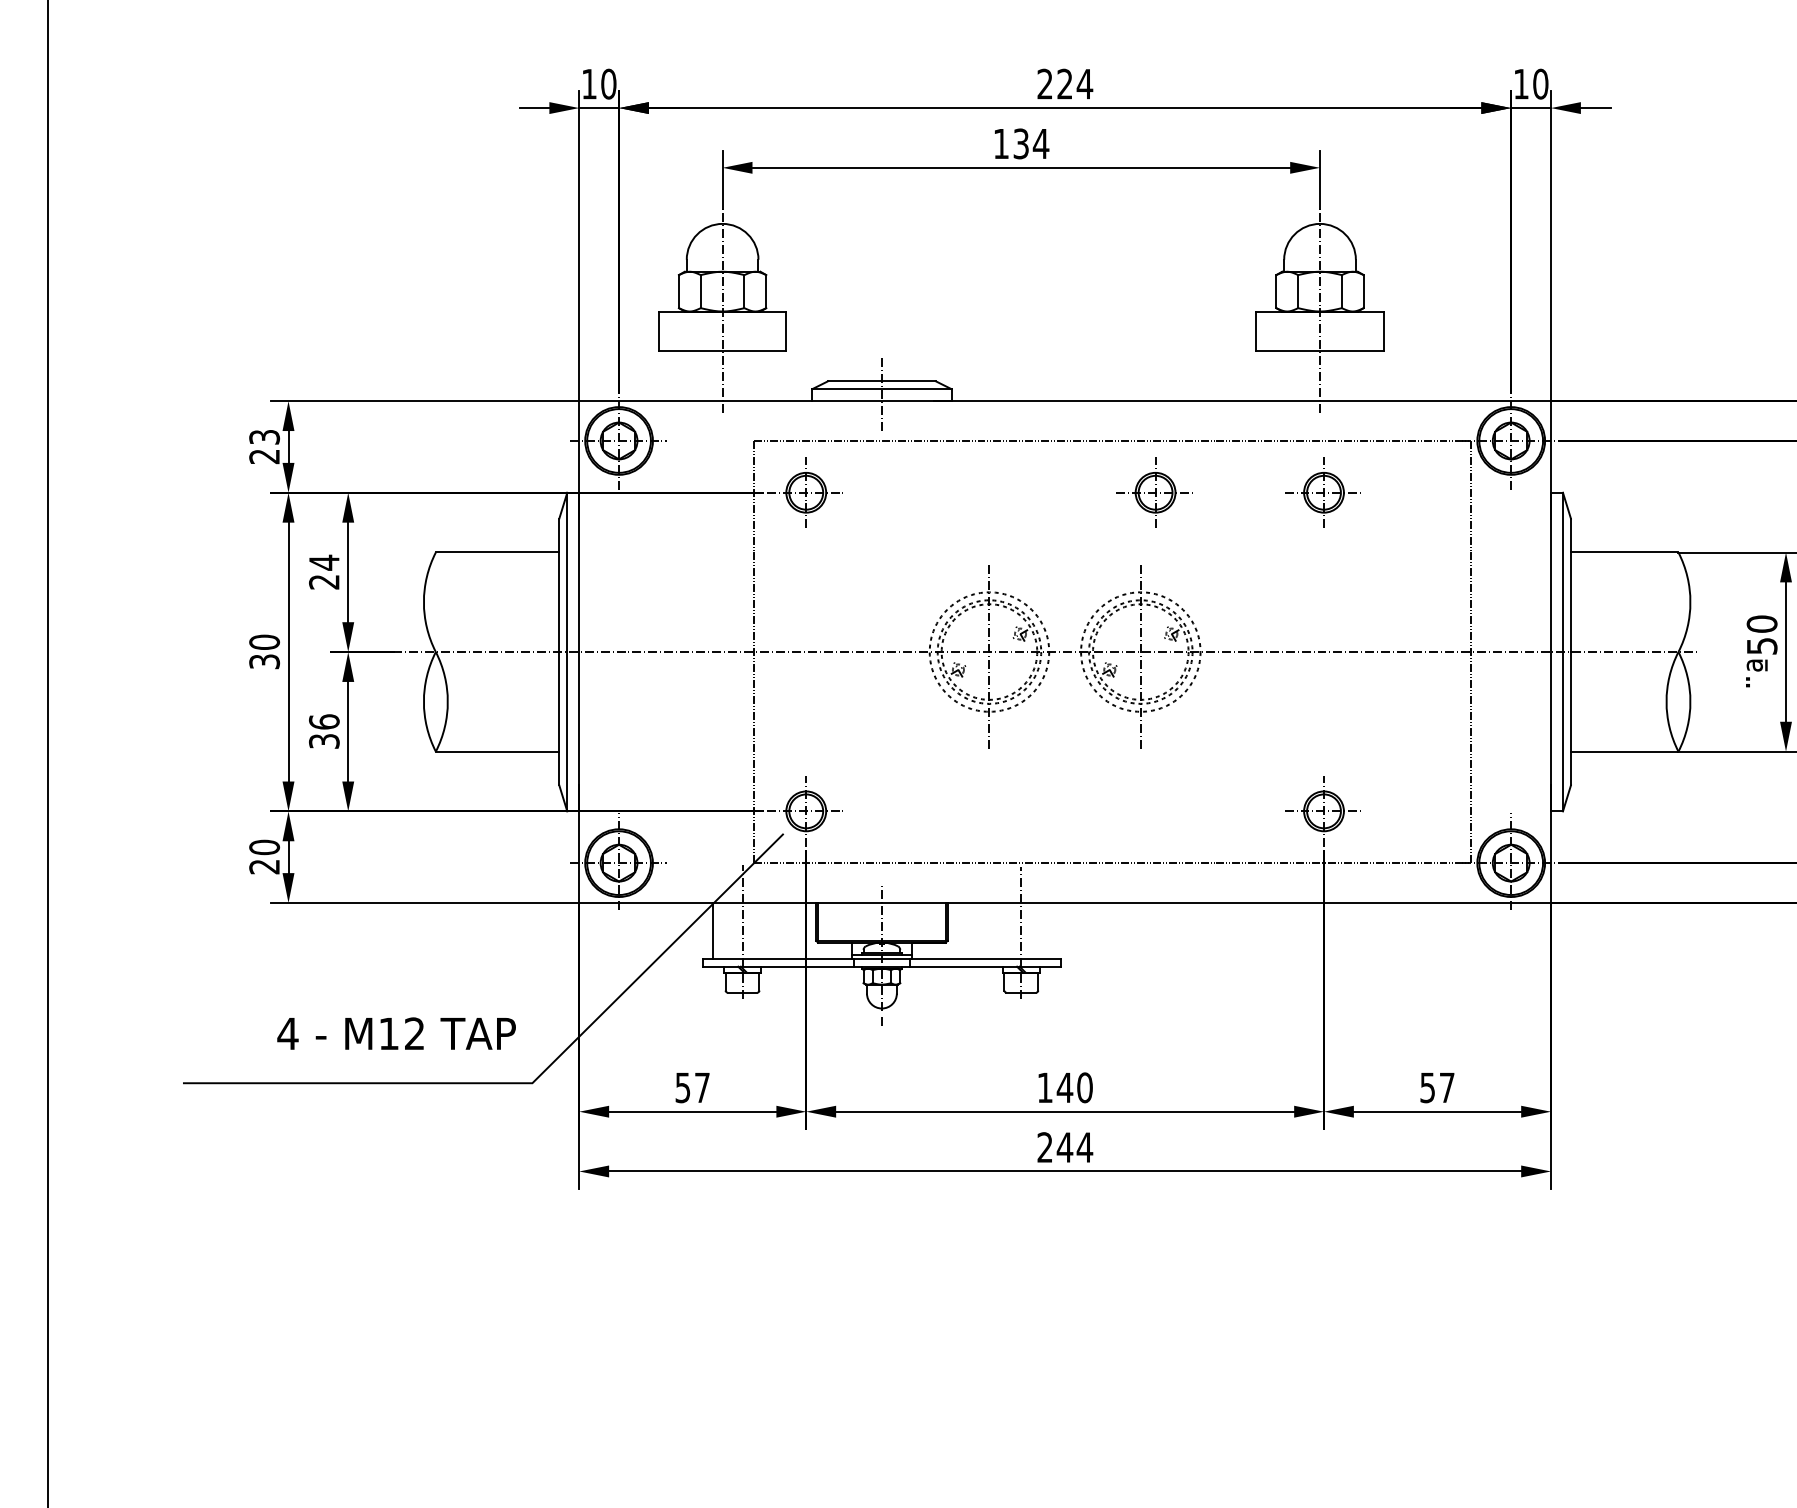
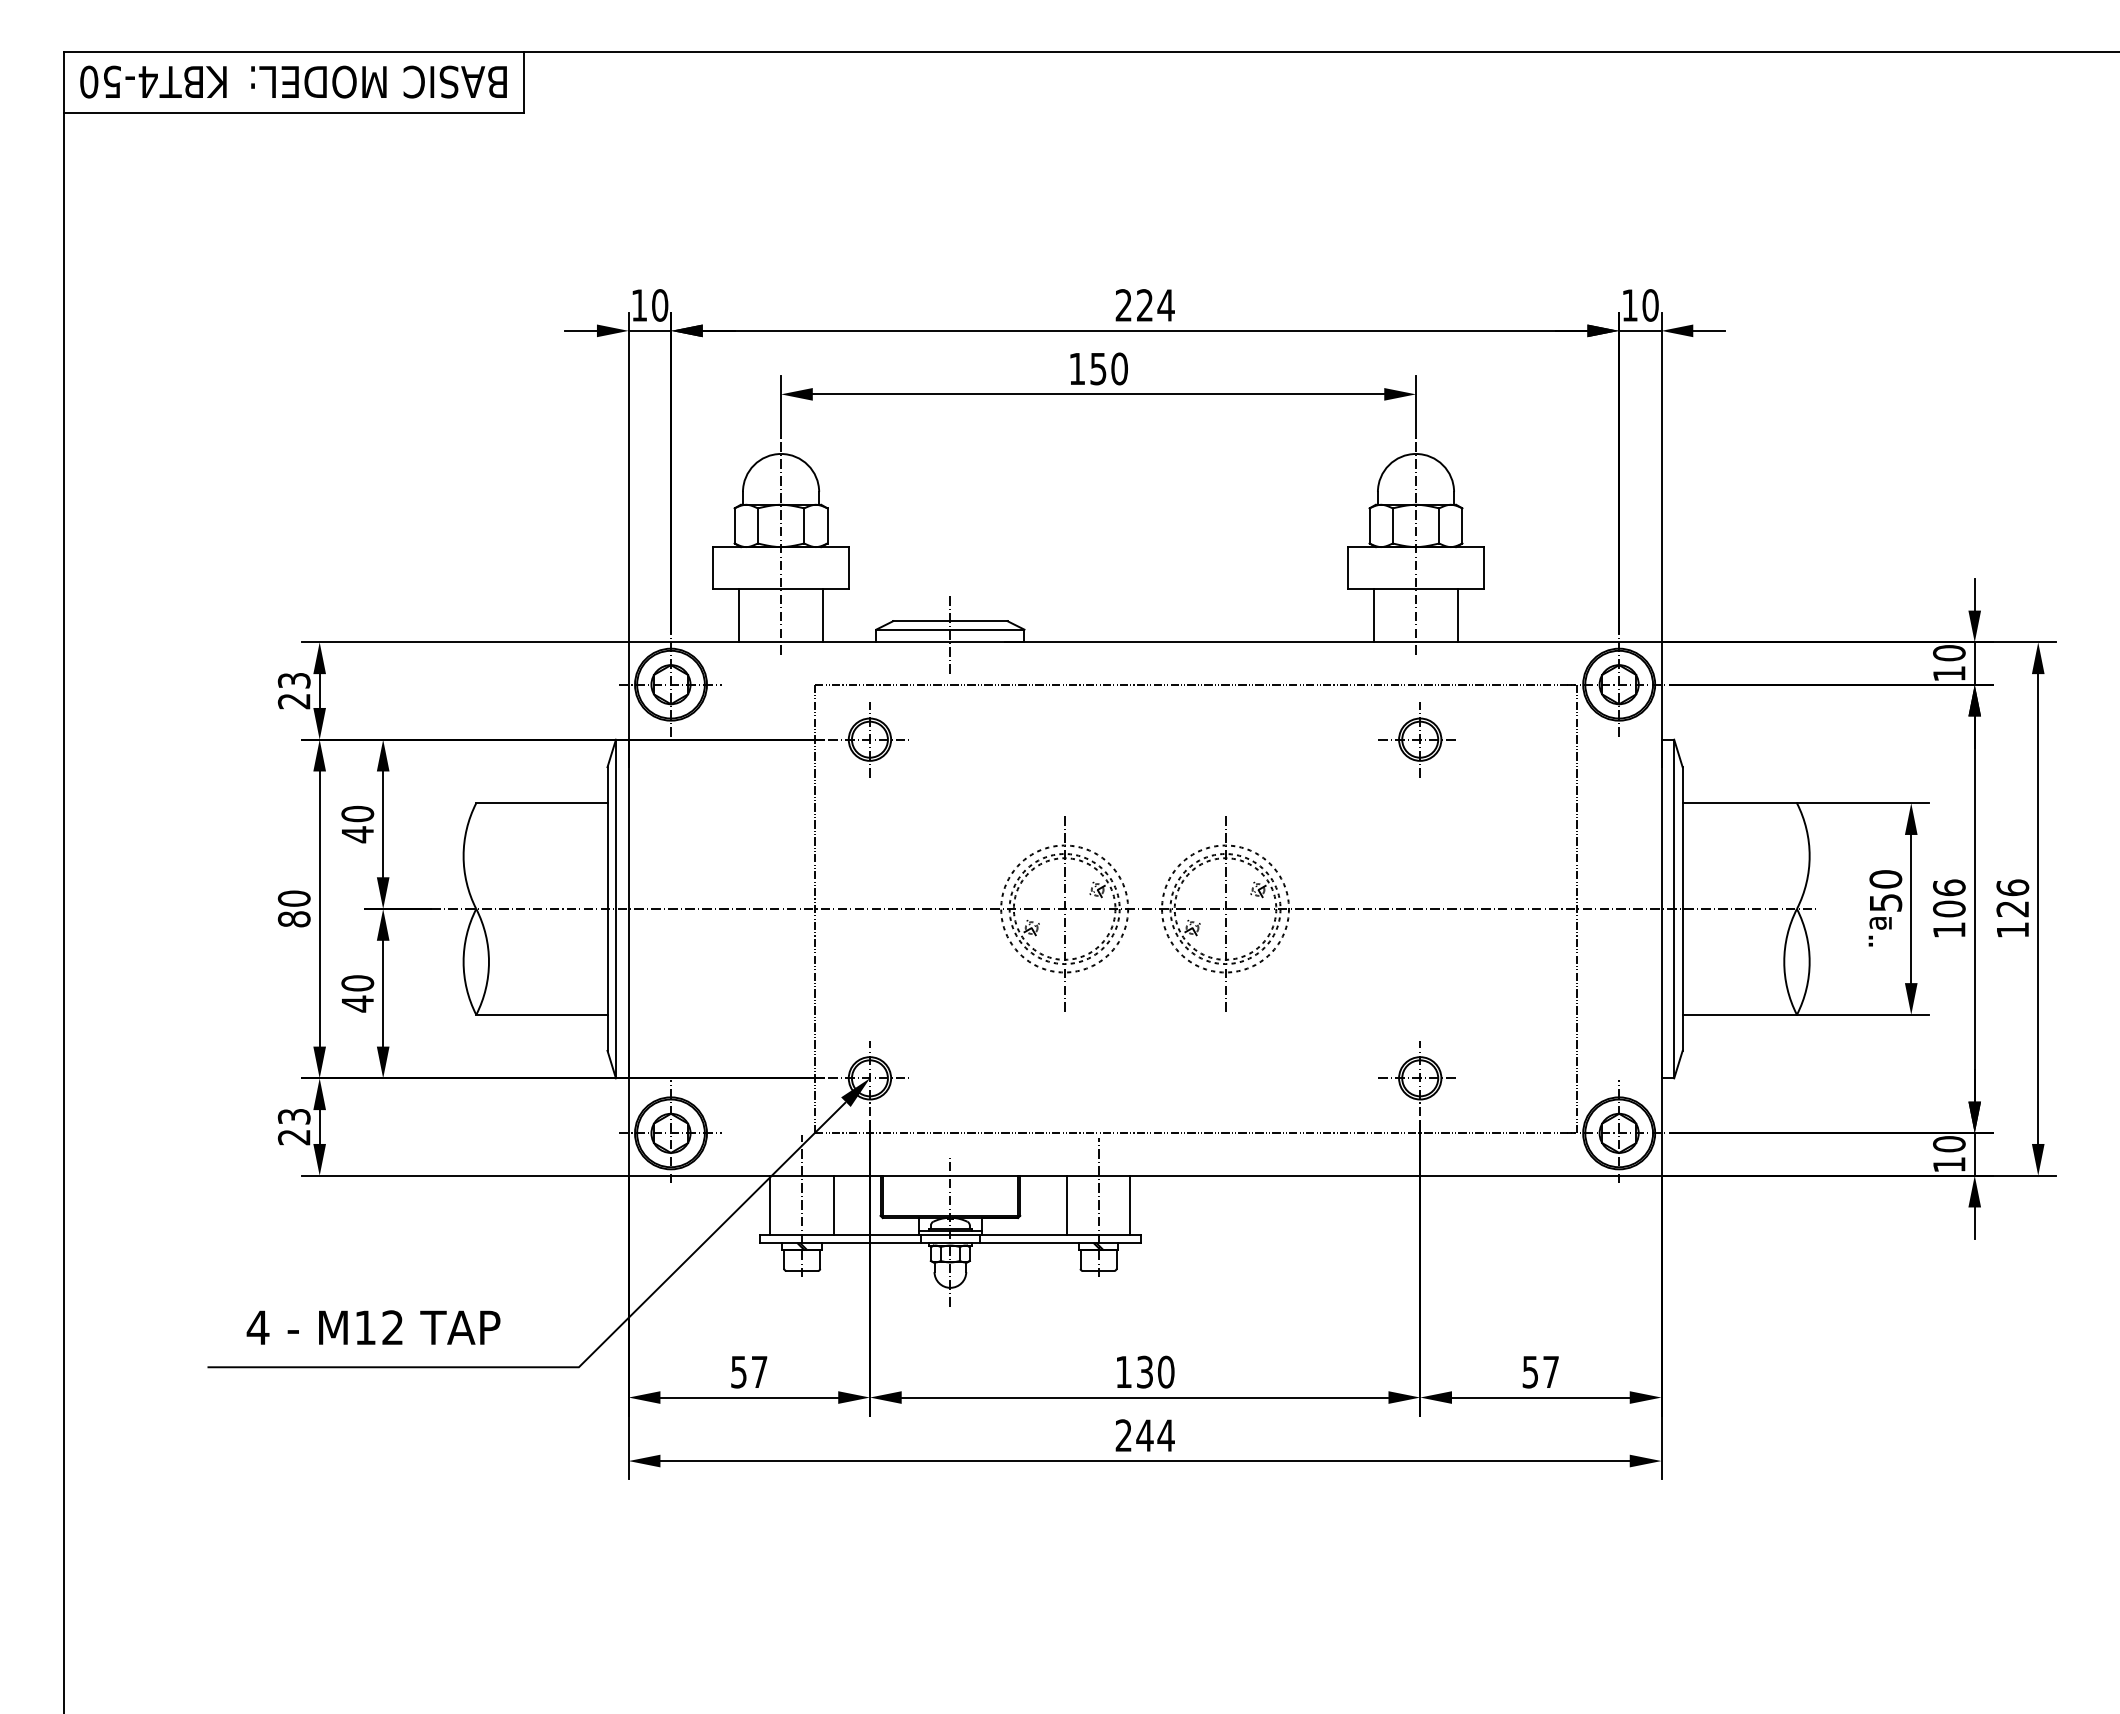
text: (1031, 143) -> (1109, 368), 134 -> 150
line: (682, 375) -> (738, 615), added
line: (762, 375) -> (823, 615), added
line: (1280, 375) -> (1373, 615), added
line: (1360, 375) -> (1458, 615), added
part: (1152, 492) -> (1237, 739), removed
text: (324, 572) -> (357, 824), 24 -> 40
text: (264, 661) -> (294, 919), 30 -> 80
text: (324, 731) -> (357, 993), 36 -> 40
fill: (792, 824) -> (855, 1092), added
text: (264, 847) -> (294, 1116), 20 -> 23
line: (771, 930) -> (833, 1204), added
line: (991, 930) -> (1066, 1204), added
line: (1051, 930) -> (1130, 1204), added
text: (396, 1033) -> (373, 1327), moved
text: (1064, 1087) -> (1144, 1371), 140 -> 130

